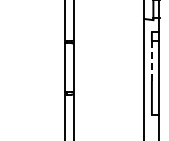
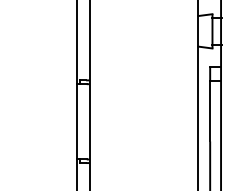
line: (151, 60) -> (209, 110), dashed -> solid

